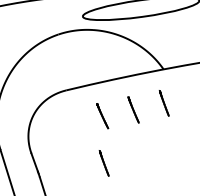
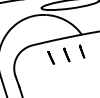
line: (105, 163) -> (52, 81), removed

